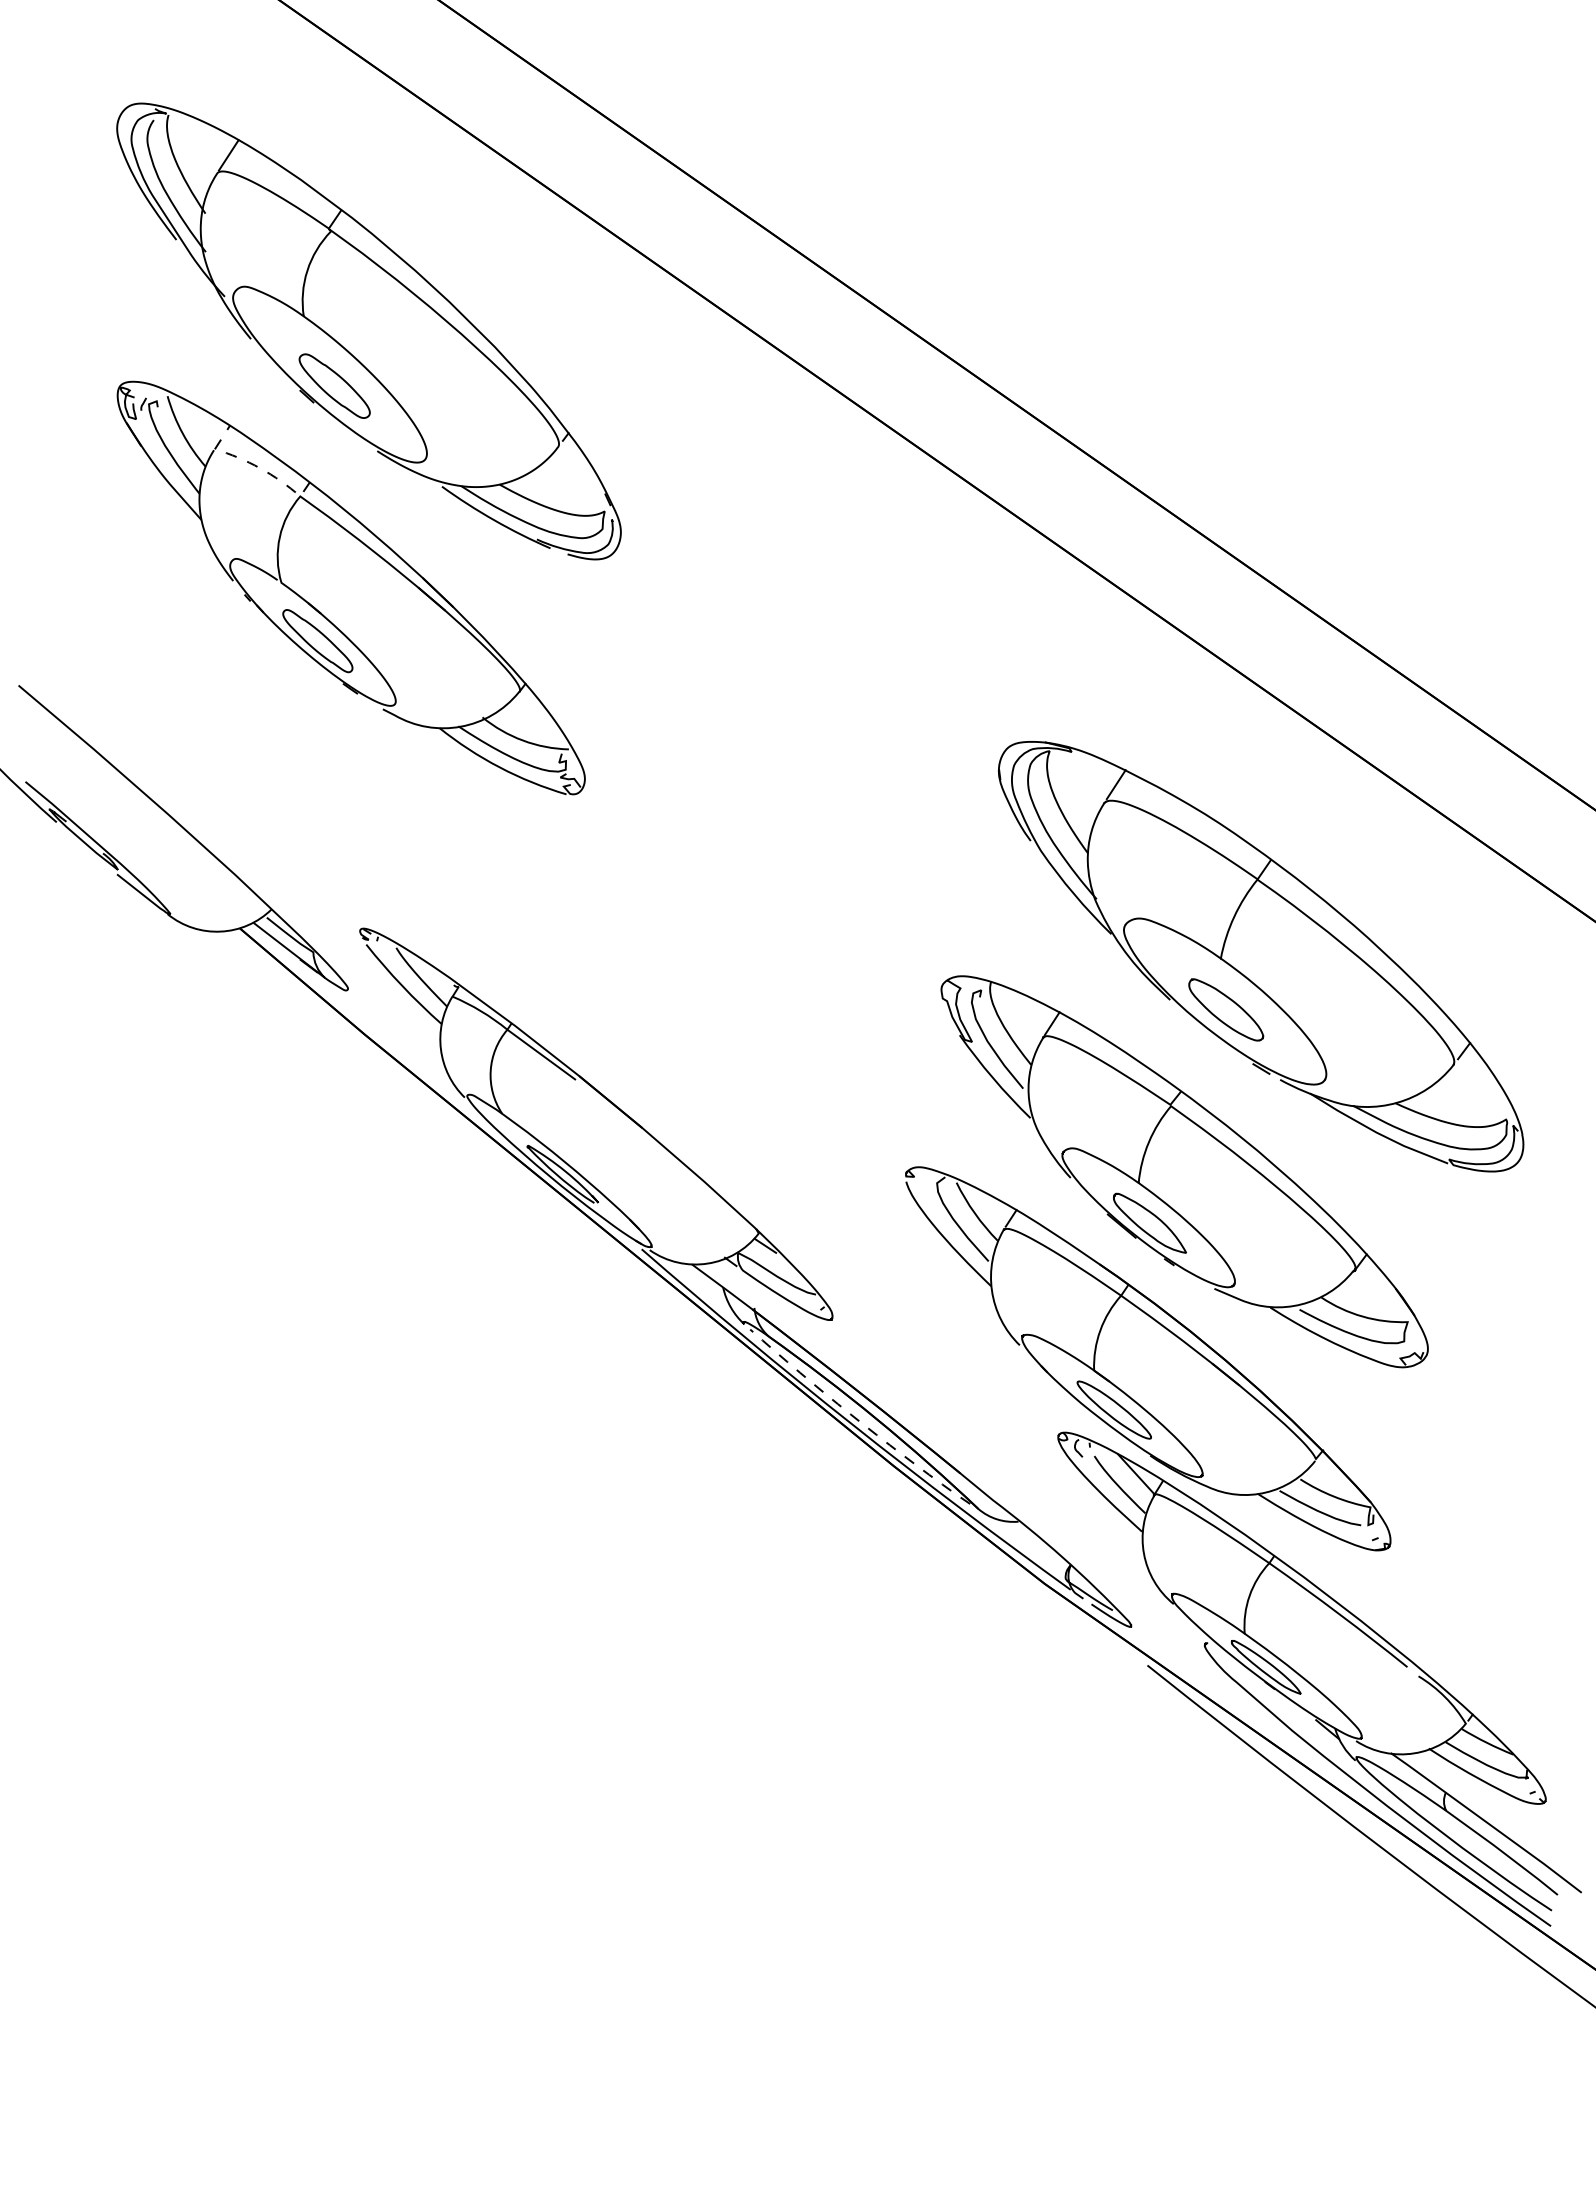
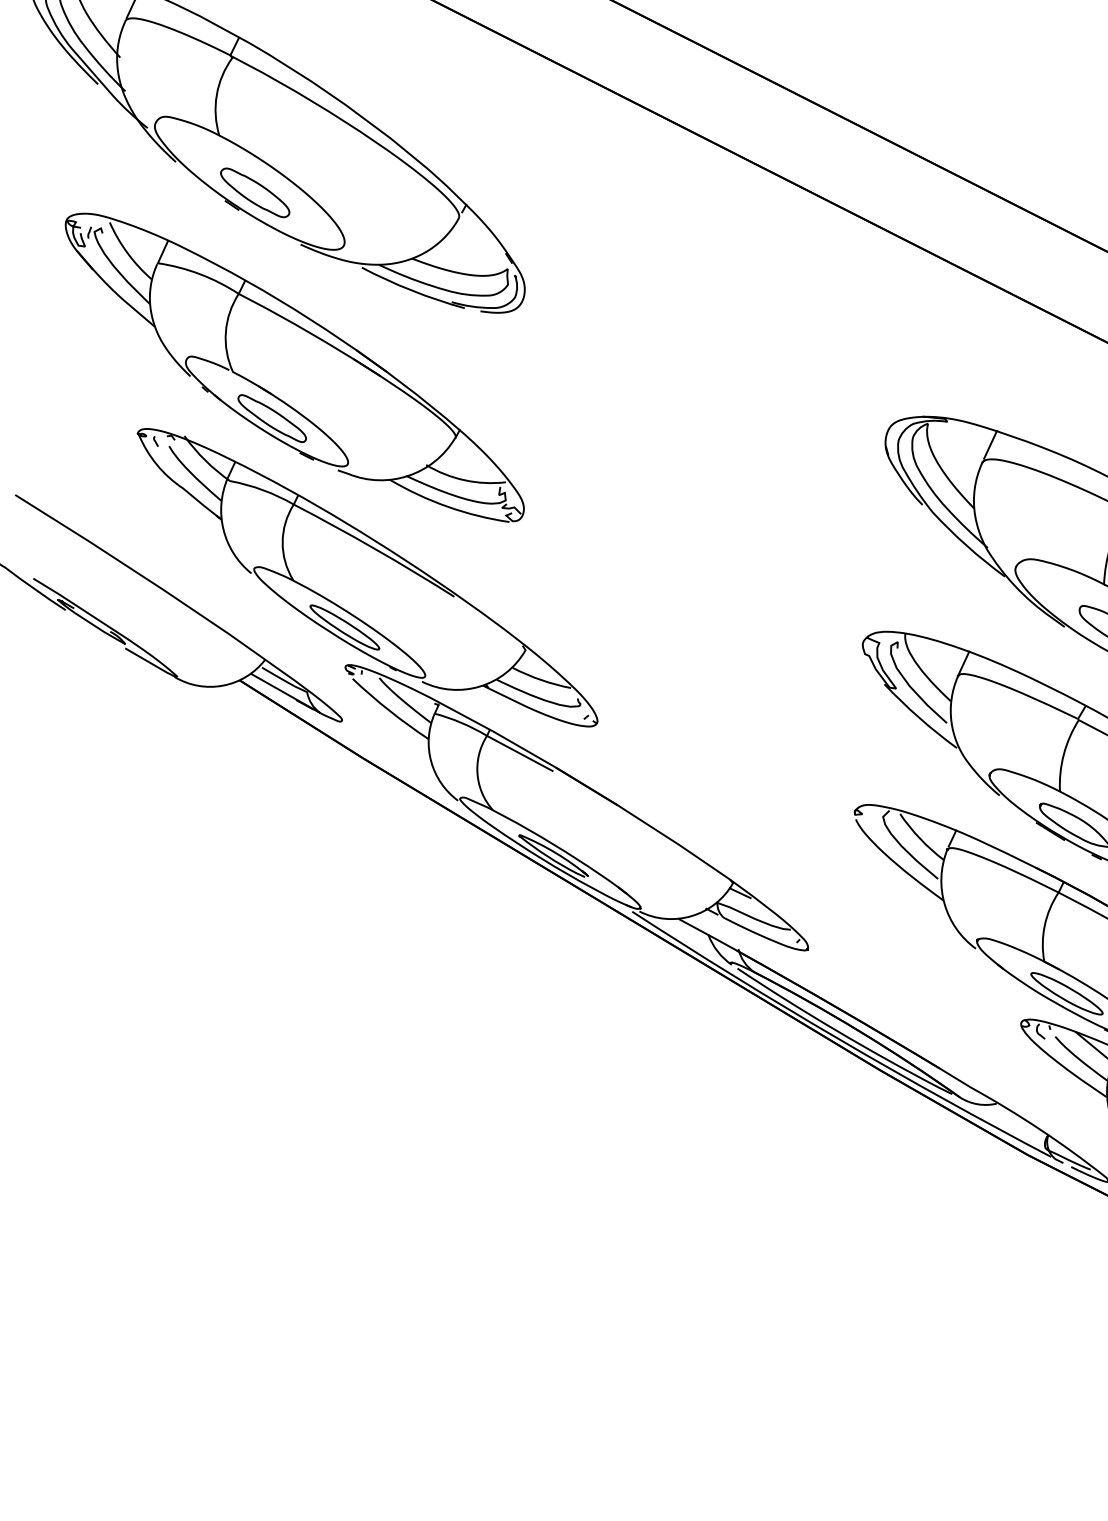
line: (255, 466) -> (195, 273), dashed -> solid
part: (420, 811) -> (383, 555), added
line: (857, 1420) -> (842, 1034), dashed -> solid

